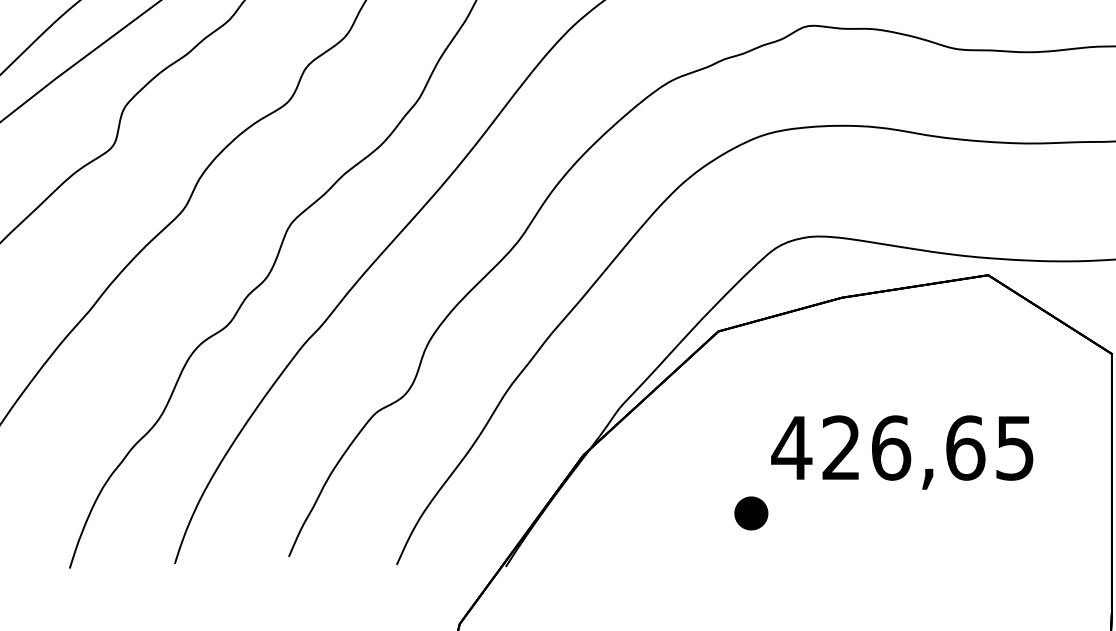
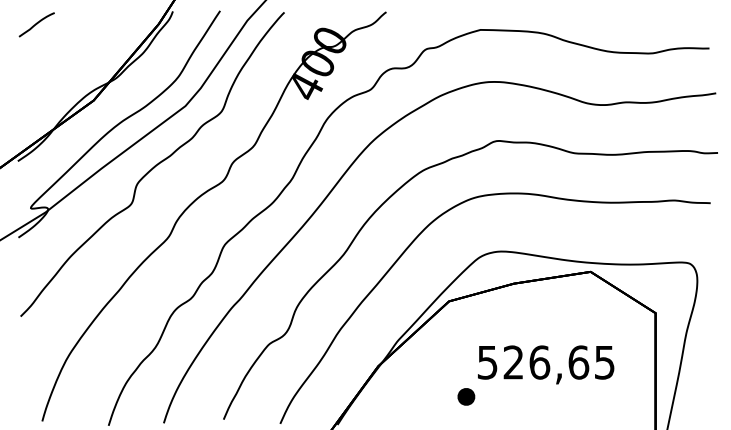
text: (791, 447) -> (487, 362), 426,65 -> 526,65

